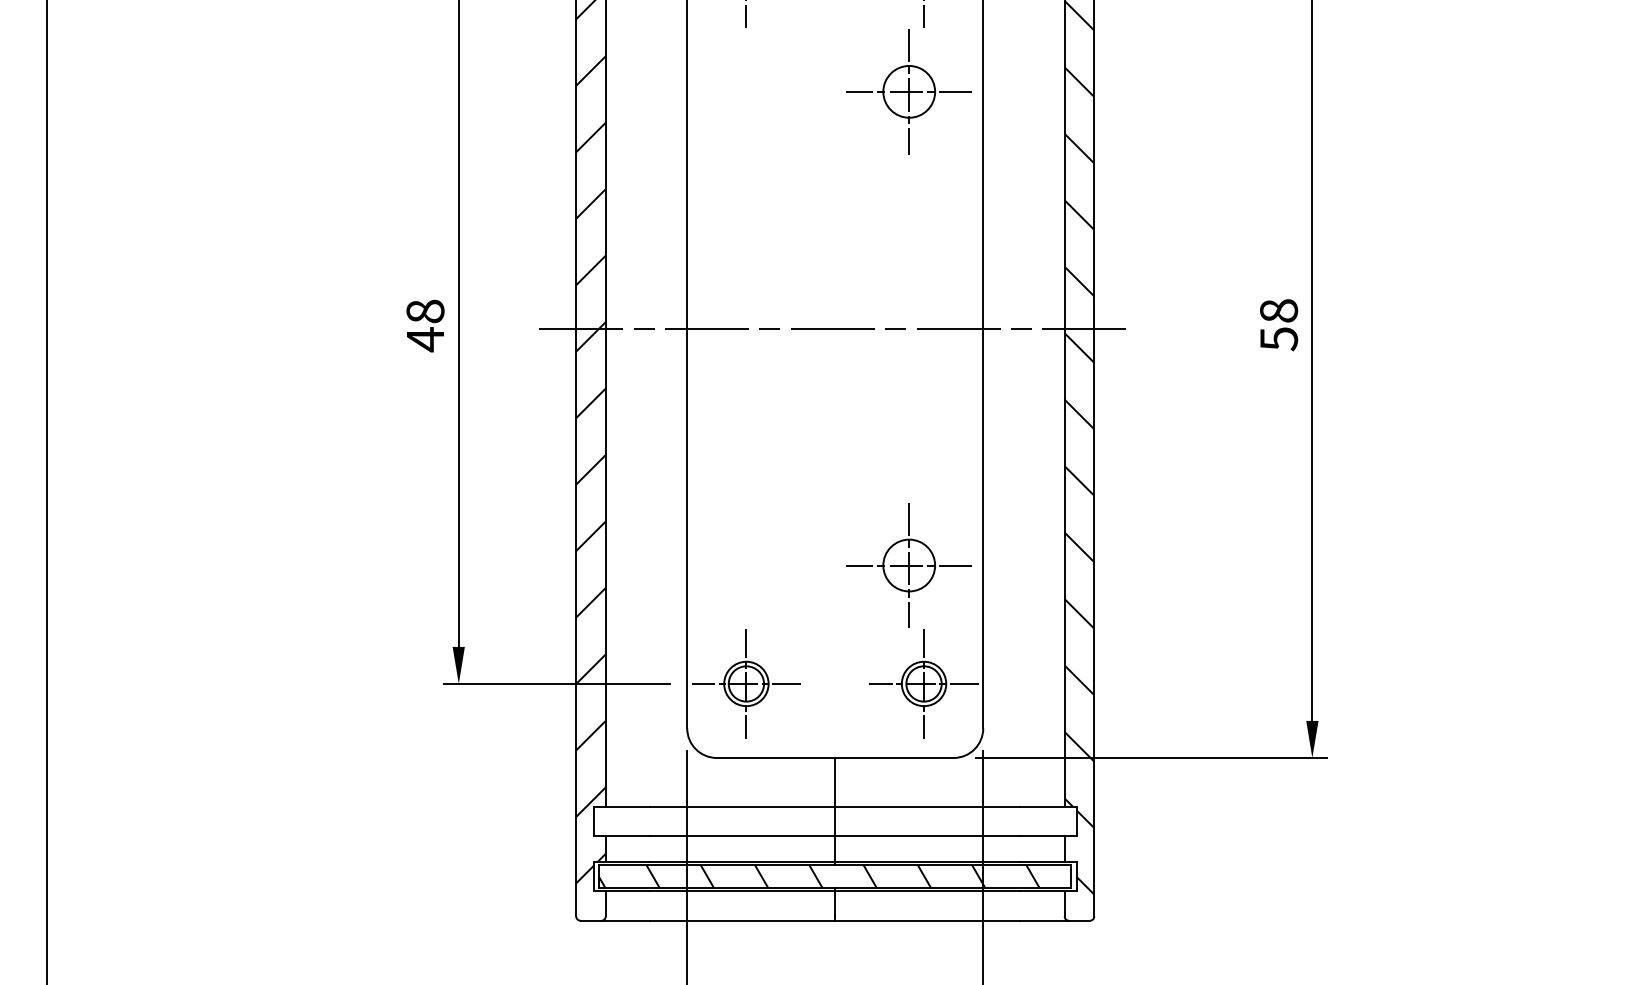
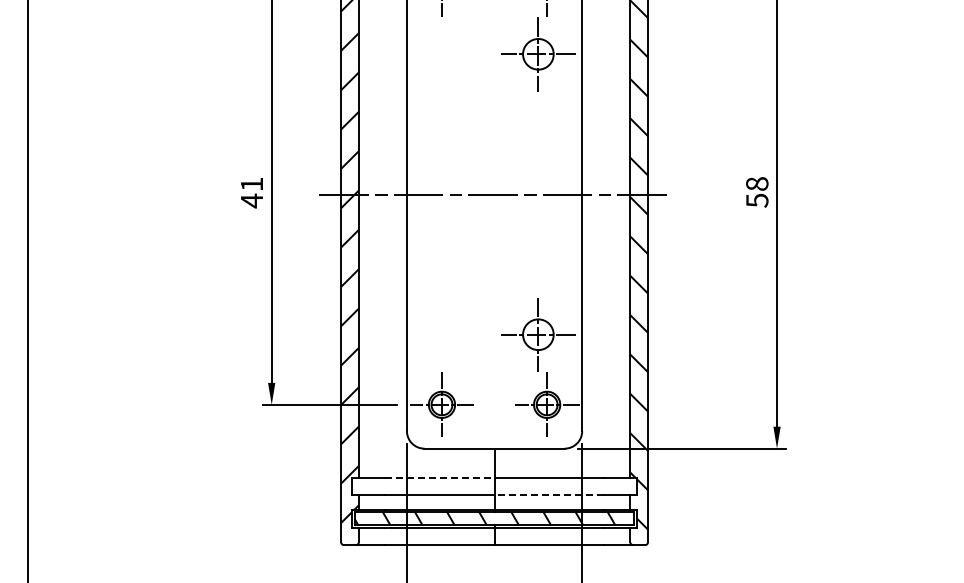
text: (424, 311) -> (251, 184), 48 -> 41
line: (742, 806) -> (439, 477), solid -> dashed
line: (928, 837) -> (549, 495), solid -> dashed

